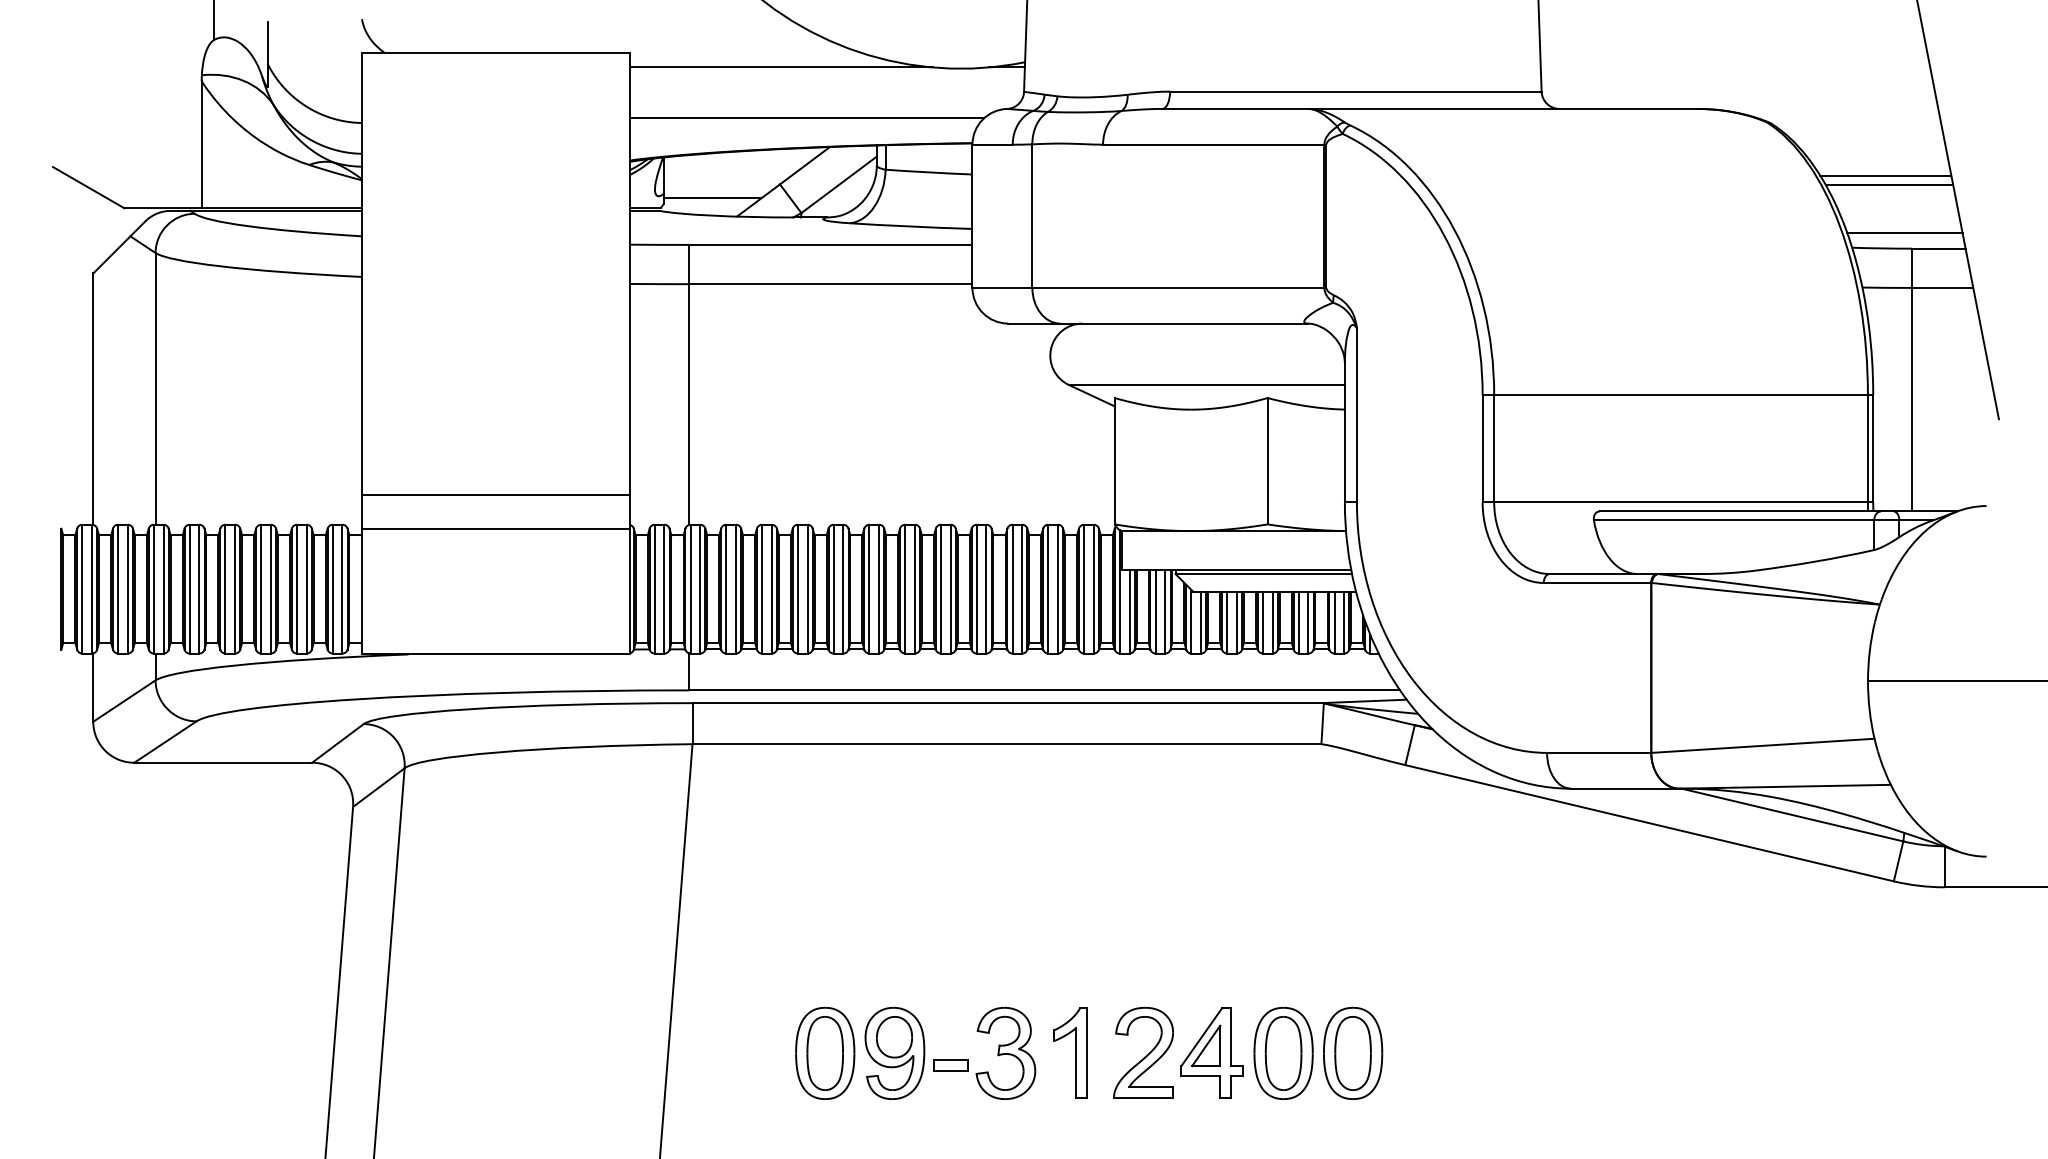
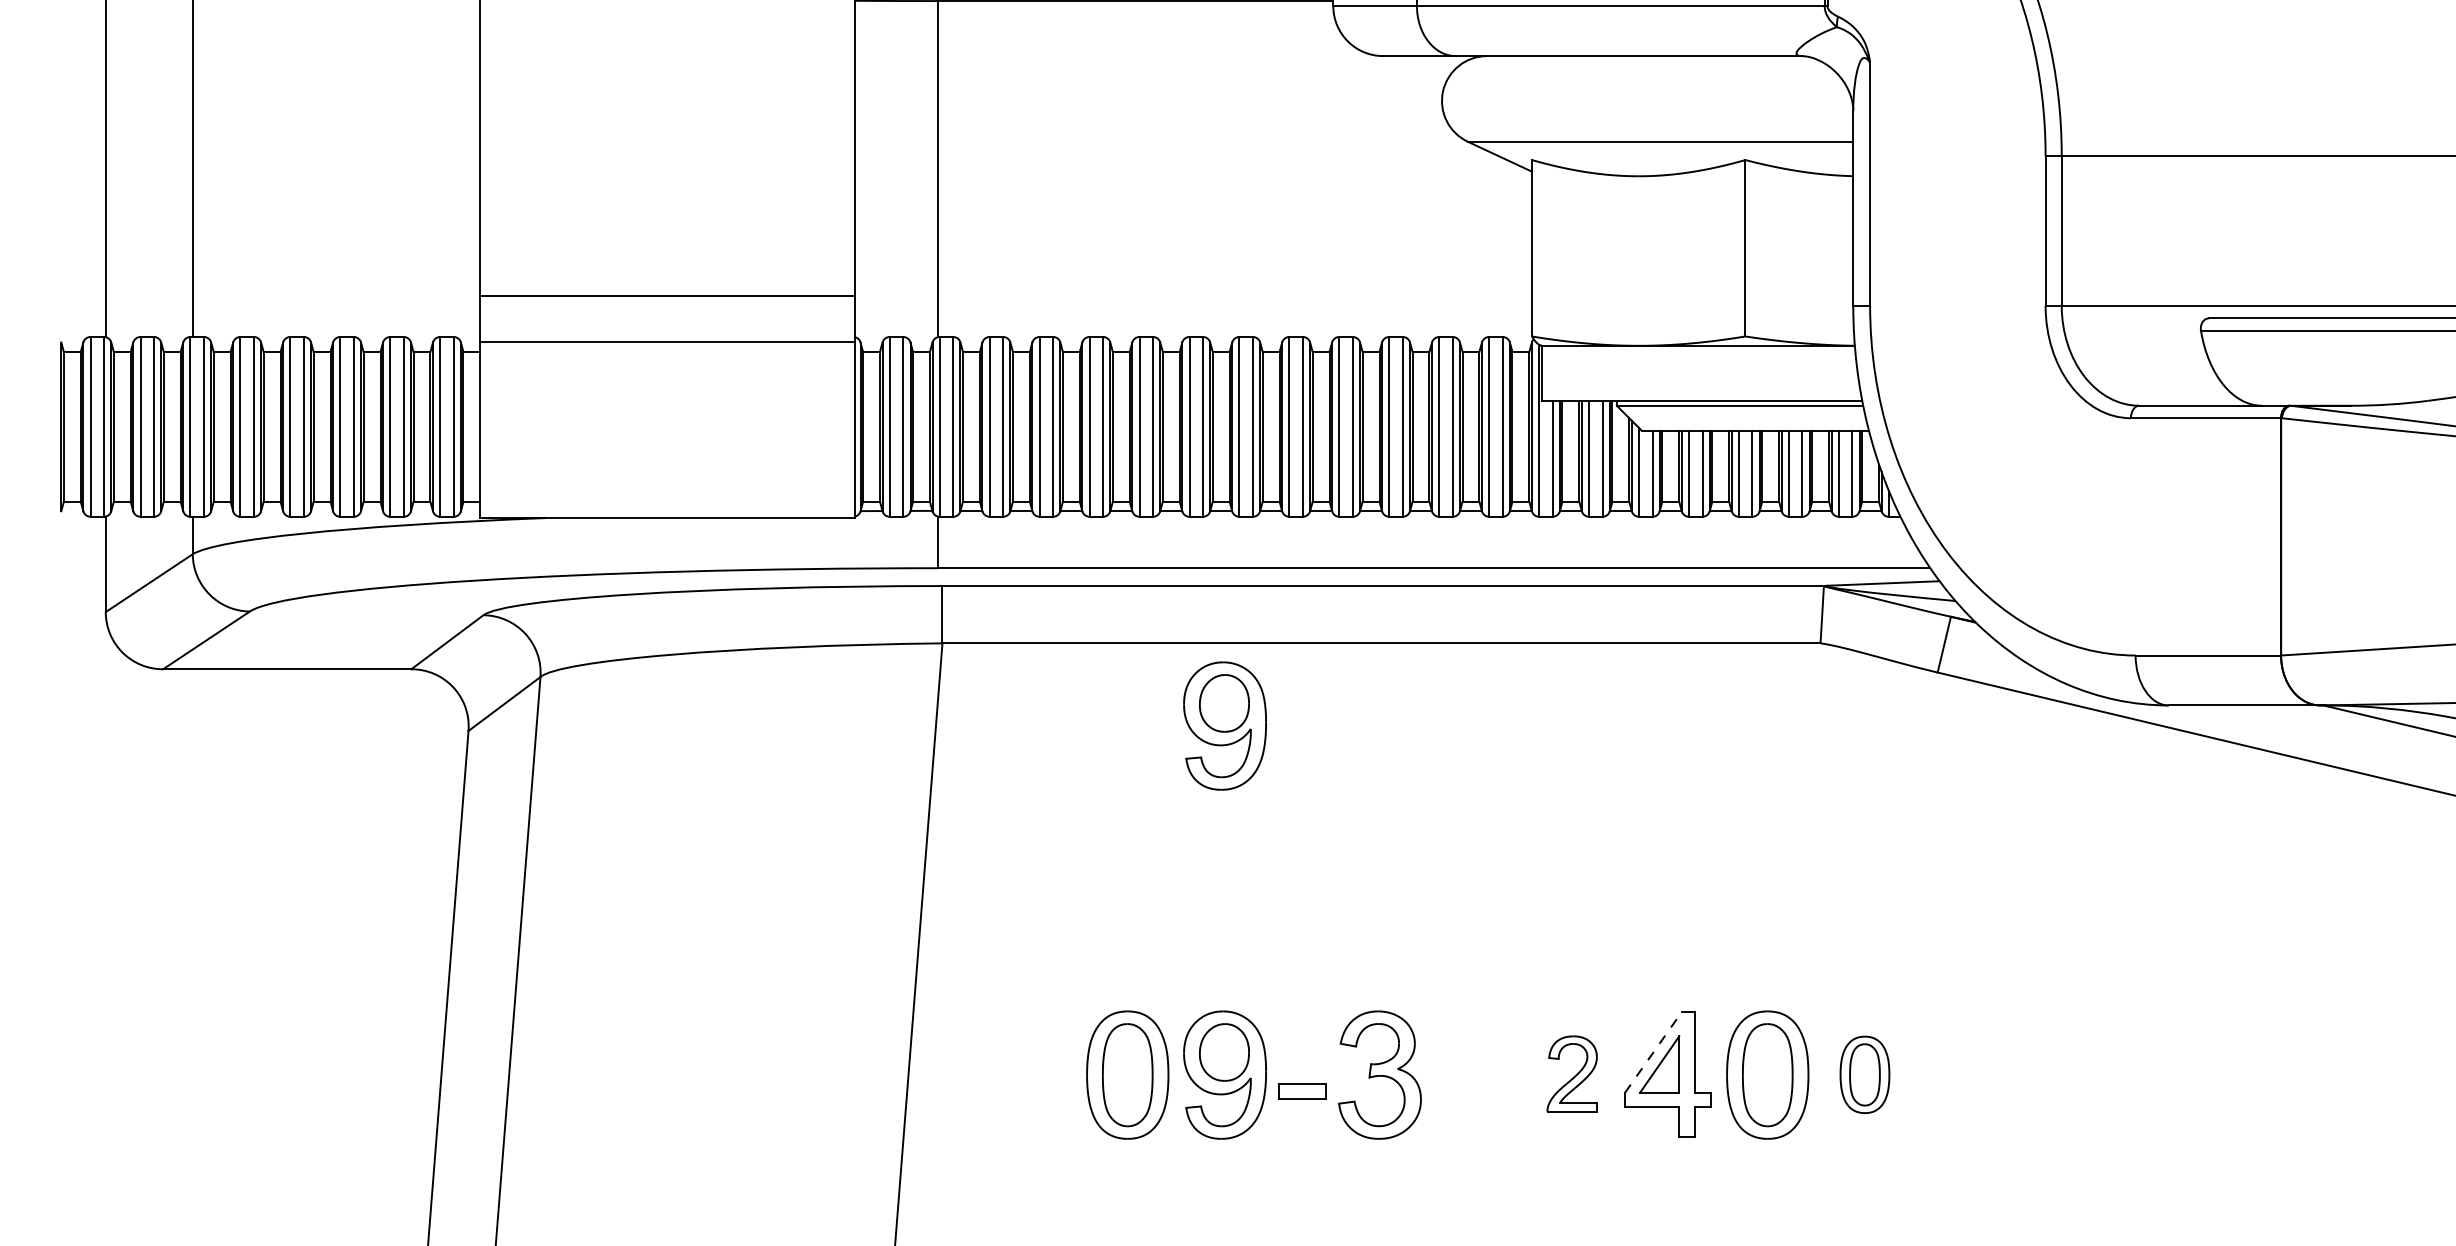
part: (894, 802) -> (1224, 724), added
line: (1202, 1036) -> (1654, 1051), solid -> dashed
part: (1070, 1052) -> (1470, 1073), removed
part: (1143, 1052) -> (1572, 1073), size x0.6
part: (1353, 1052) -> (1865, 1073), size x0.6

